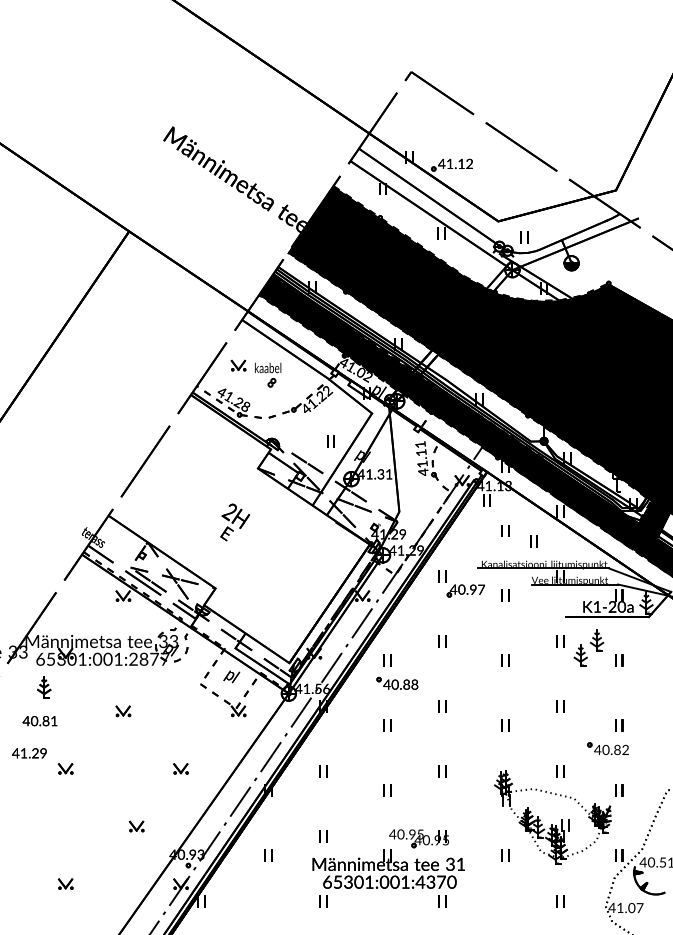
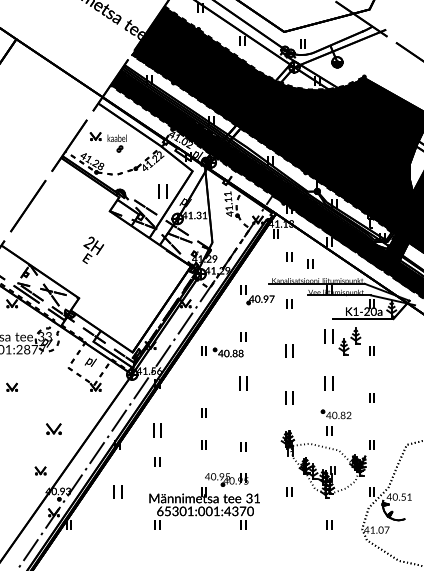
part: (330, 441) -> (162, 191), size x1.6
part: (560, 641) -> (329, 336), size x1.6
part: (505, 660) -> (289, 350), size x1.6
part: (397, 682) -> (228, 351), moved
part: (442, 706) -> (243, 383), size x1.6
part: (560, 706) -> (329, 383), size x1.6
part: (387, 725) -> (203, 412), moved
part: (505, 725) -> (289, 397), size x1.6
part: (607, 748) -> (335, 414), moved
part: (180, 768) -> (53, 428), size x1.4
part: (323, 771) -> (157, 431), size x1.6
part: (442, 771) -> (243, 447), moved
part: (136, 826) -> (40, 470), moved
part: (323, 836) -> (157, 462), moved
part: (268, 855) -> (117, 492), size x1.6

